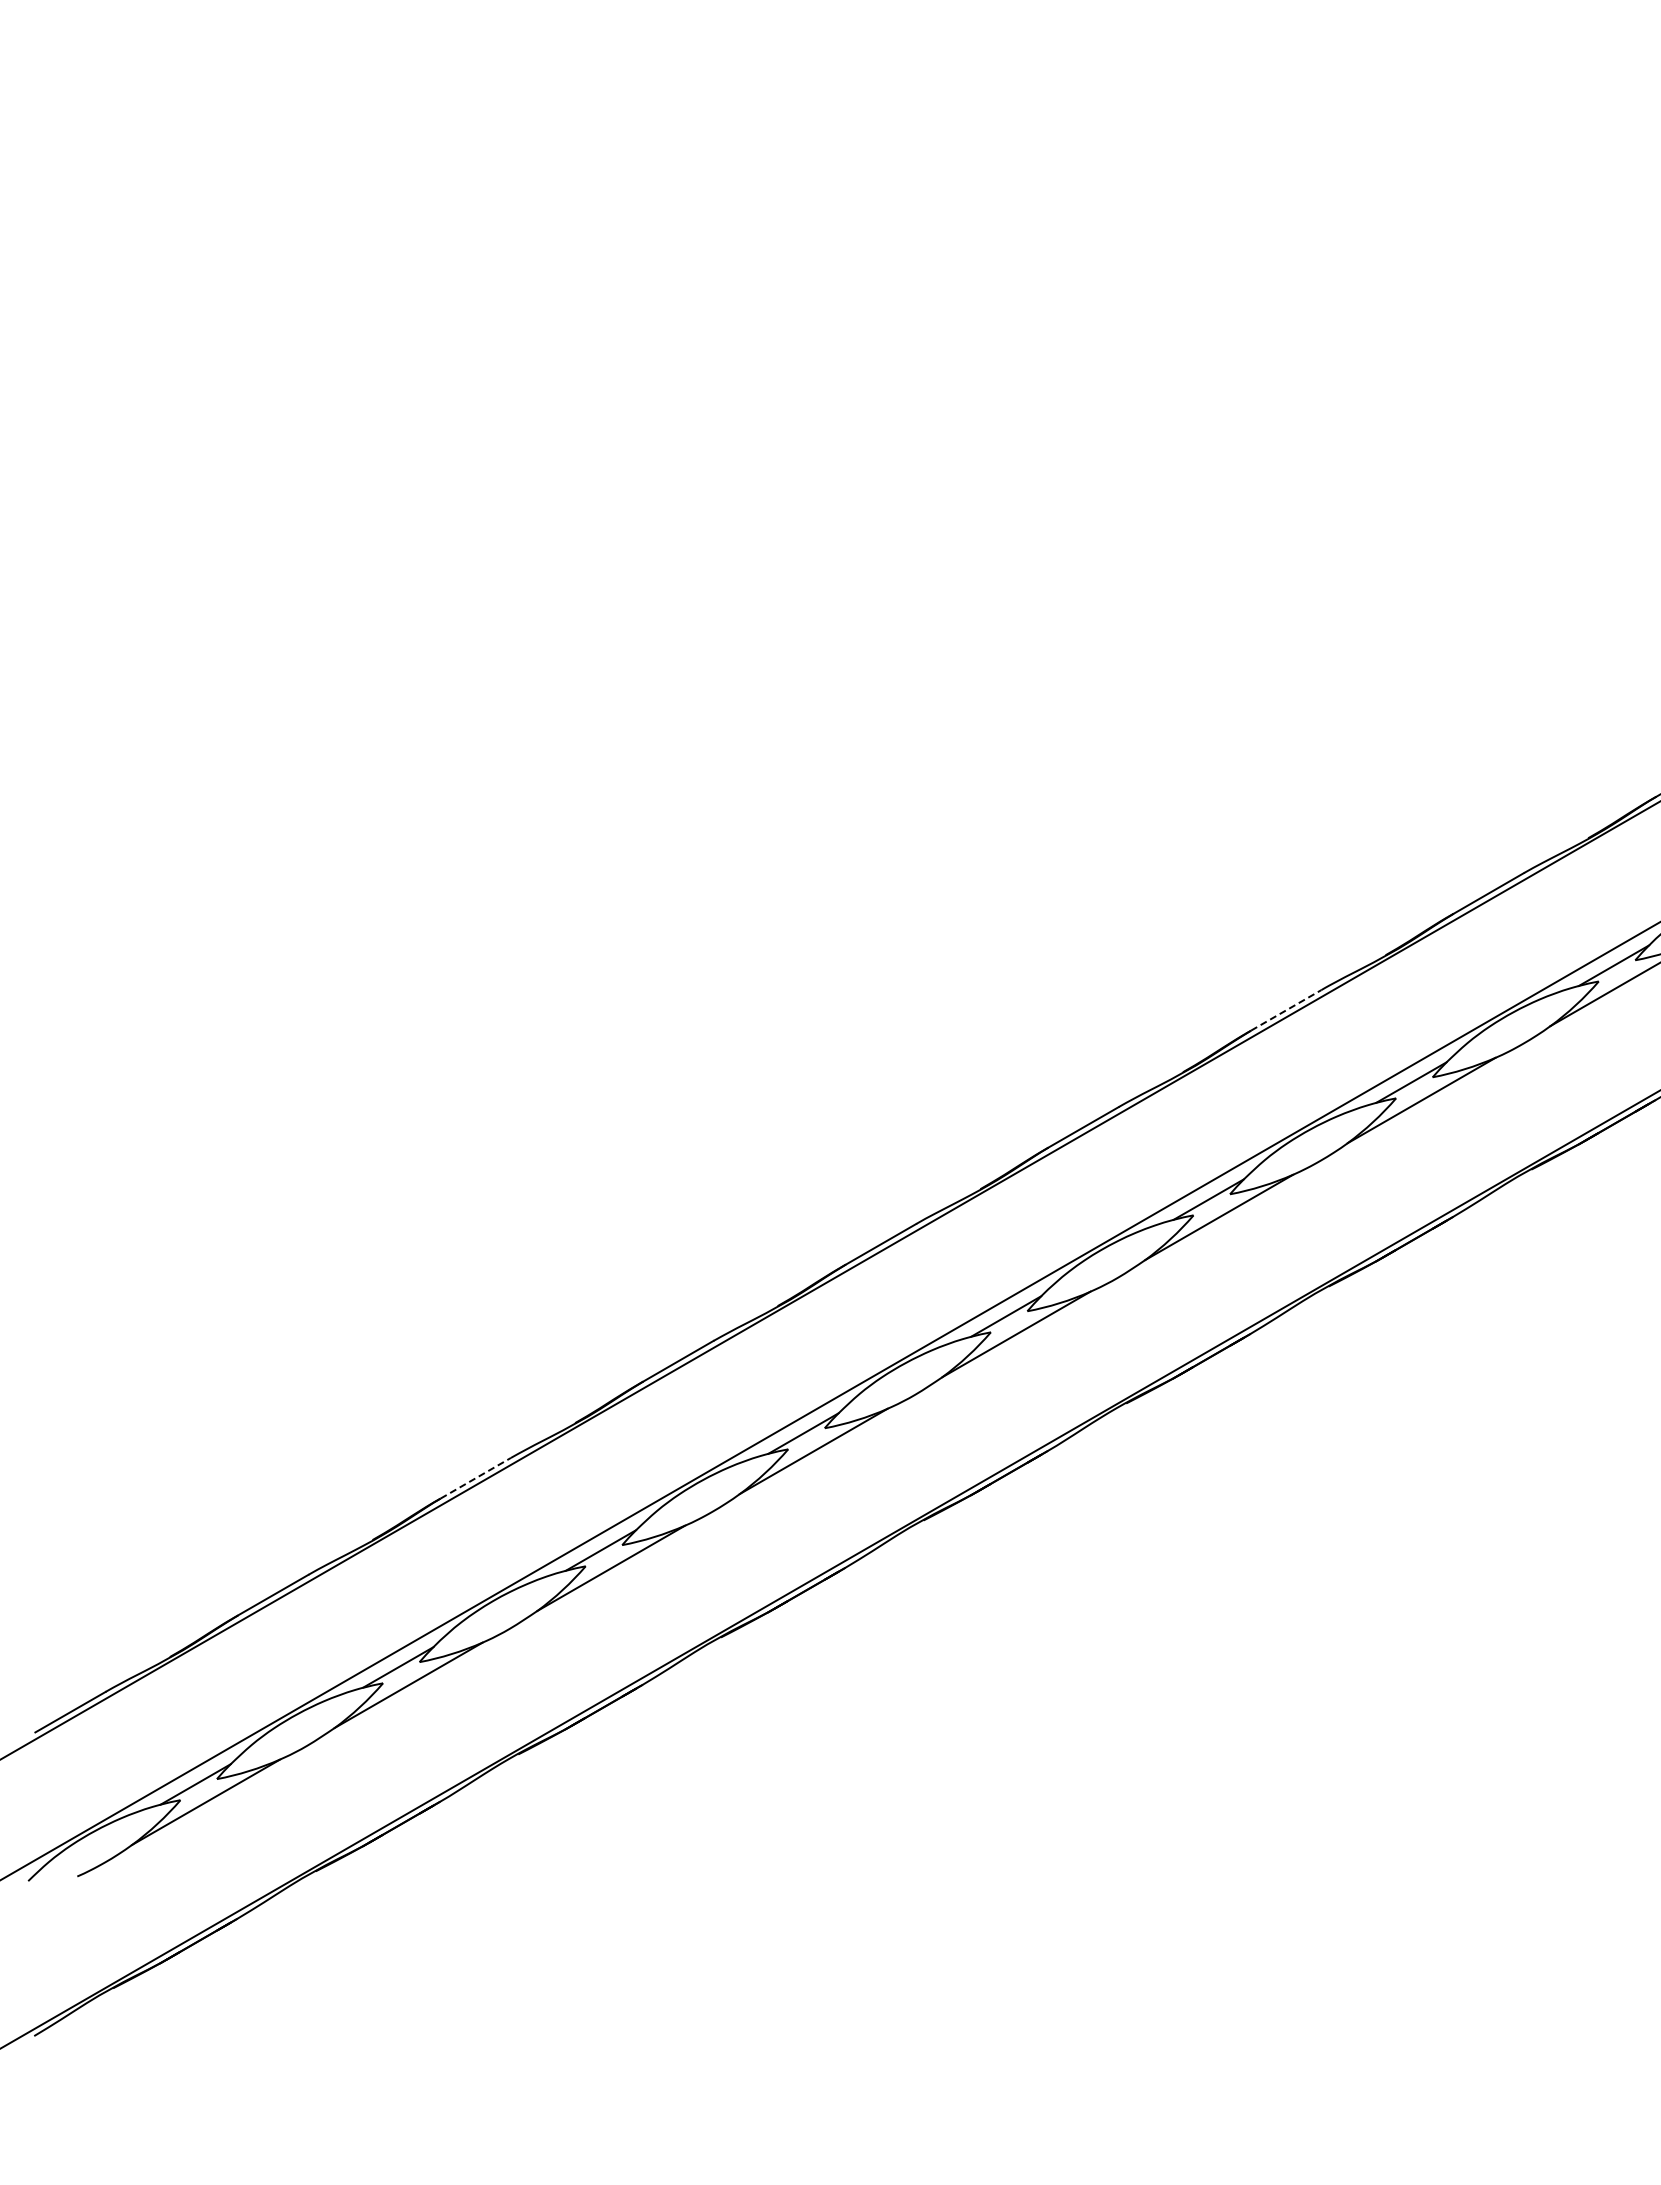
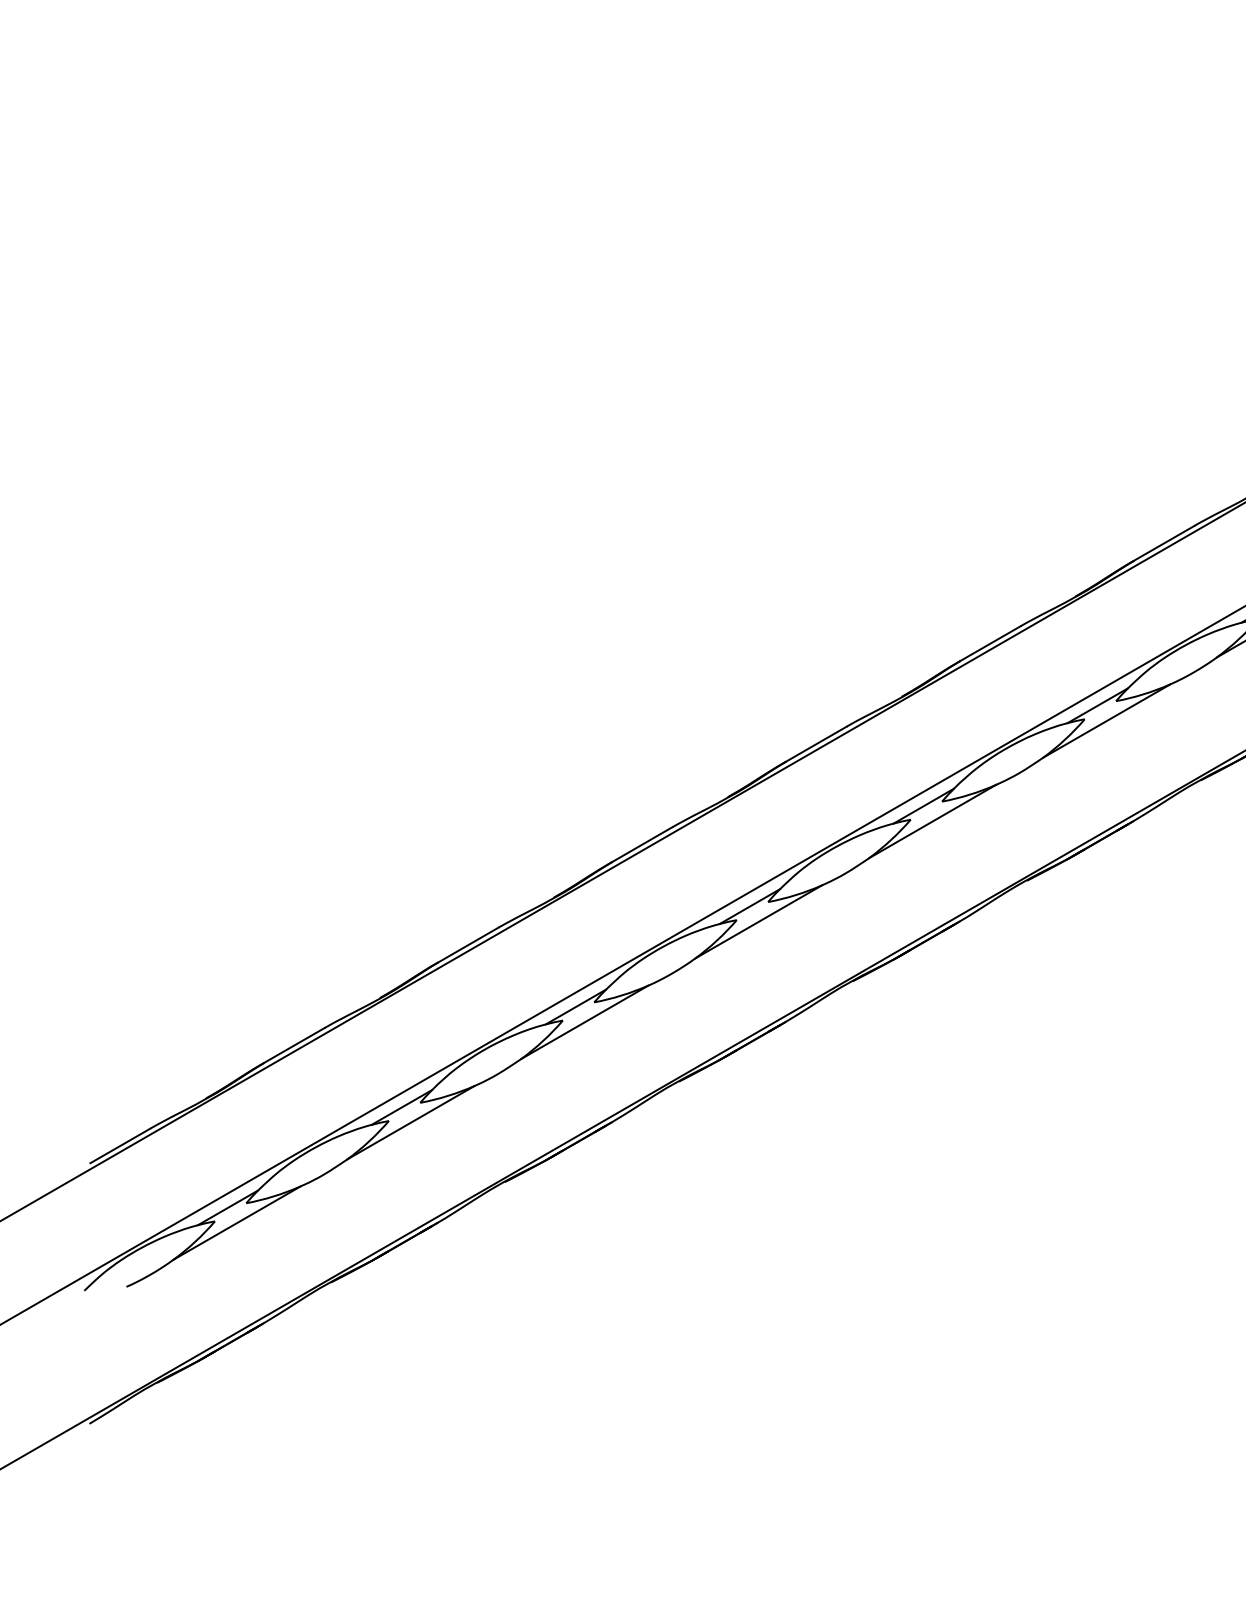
line: (1286, 1010) -> (1164, 543), dashed -> solid
line: (475, 1478) -> (468, 945), dashed -> solid

